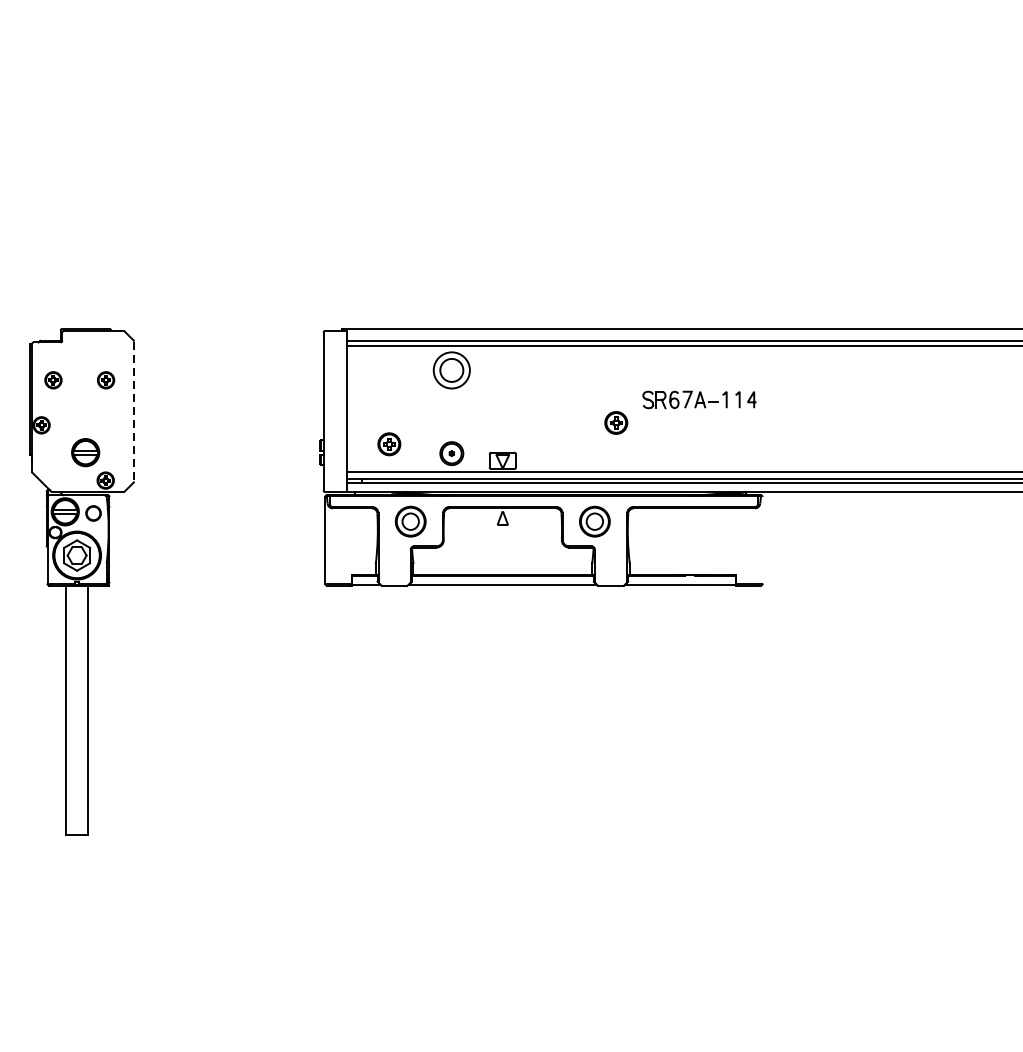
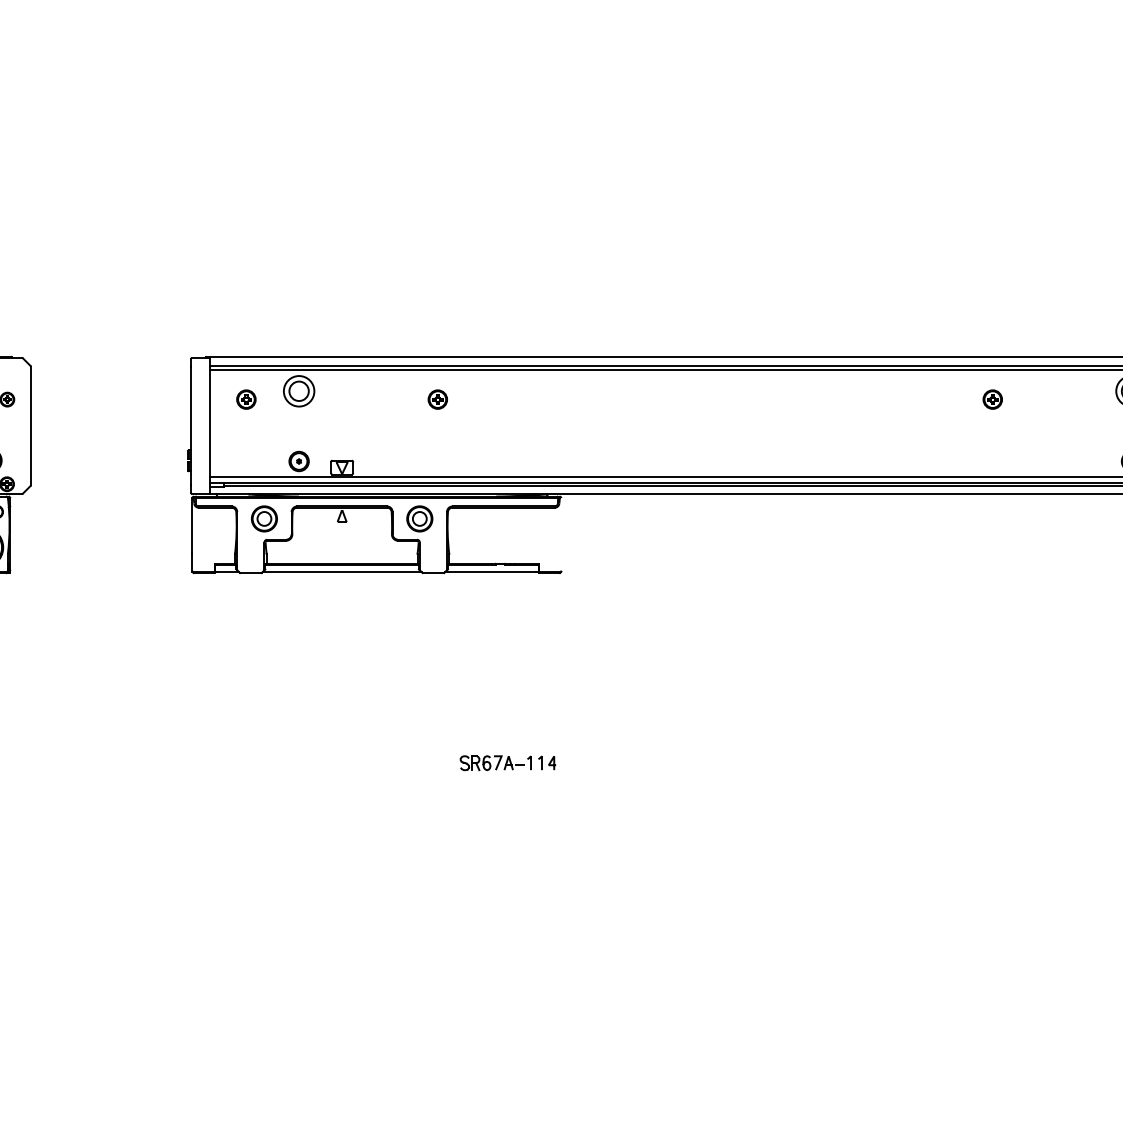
part: (698, 400) -> (507, 763), moved
line: (133, 412) -> (30, 426), dashed -> solid
part: (615, 422) -> (437, 399), moved
part: (389, 444) -> (246, 399), moved

